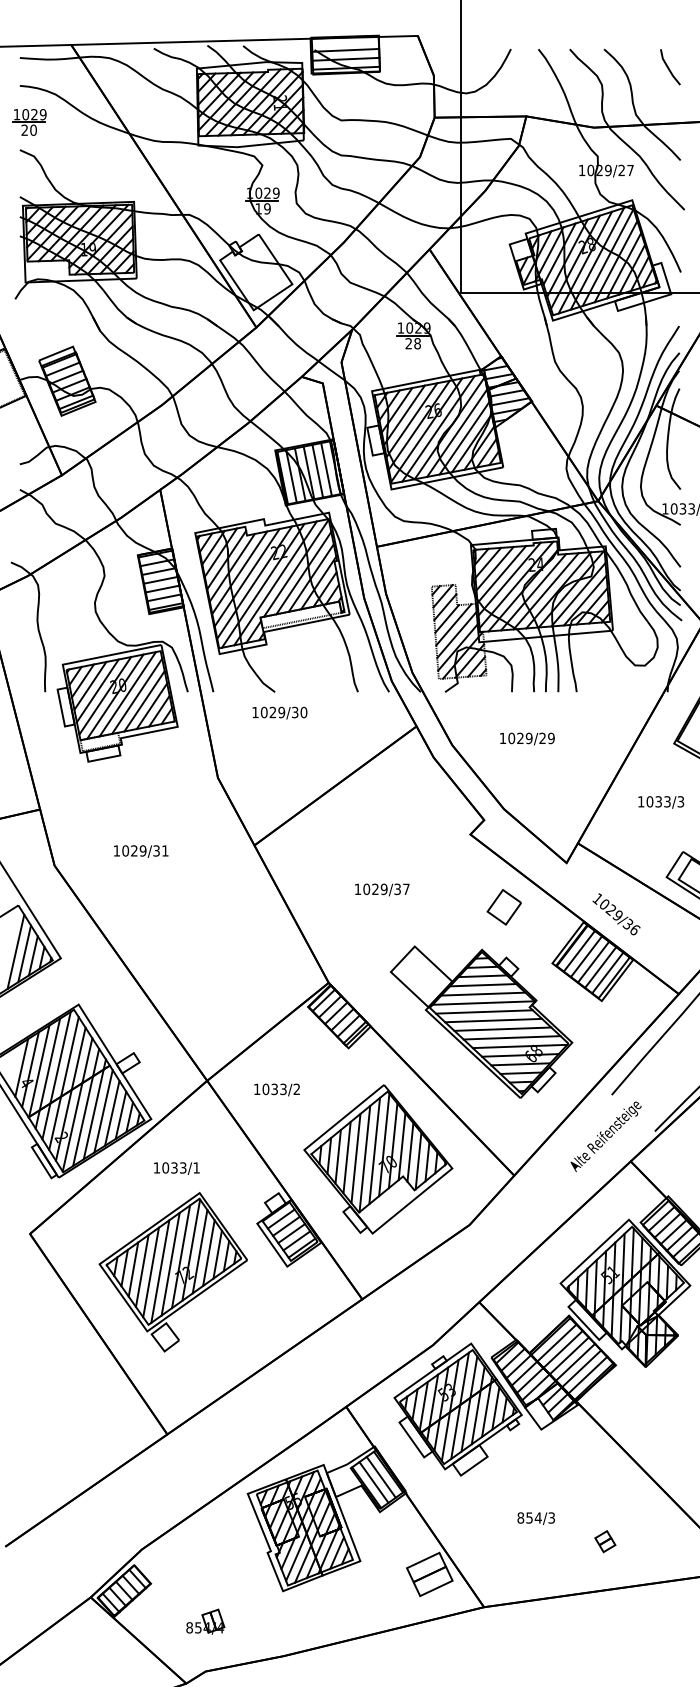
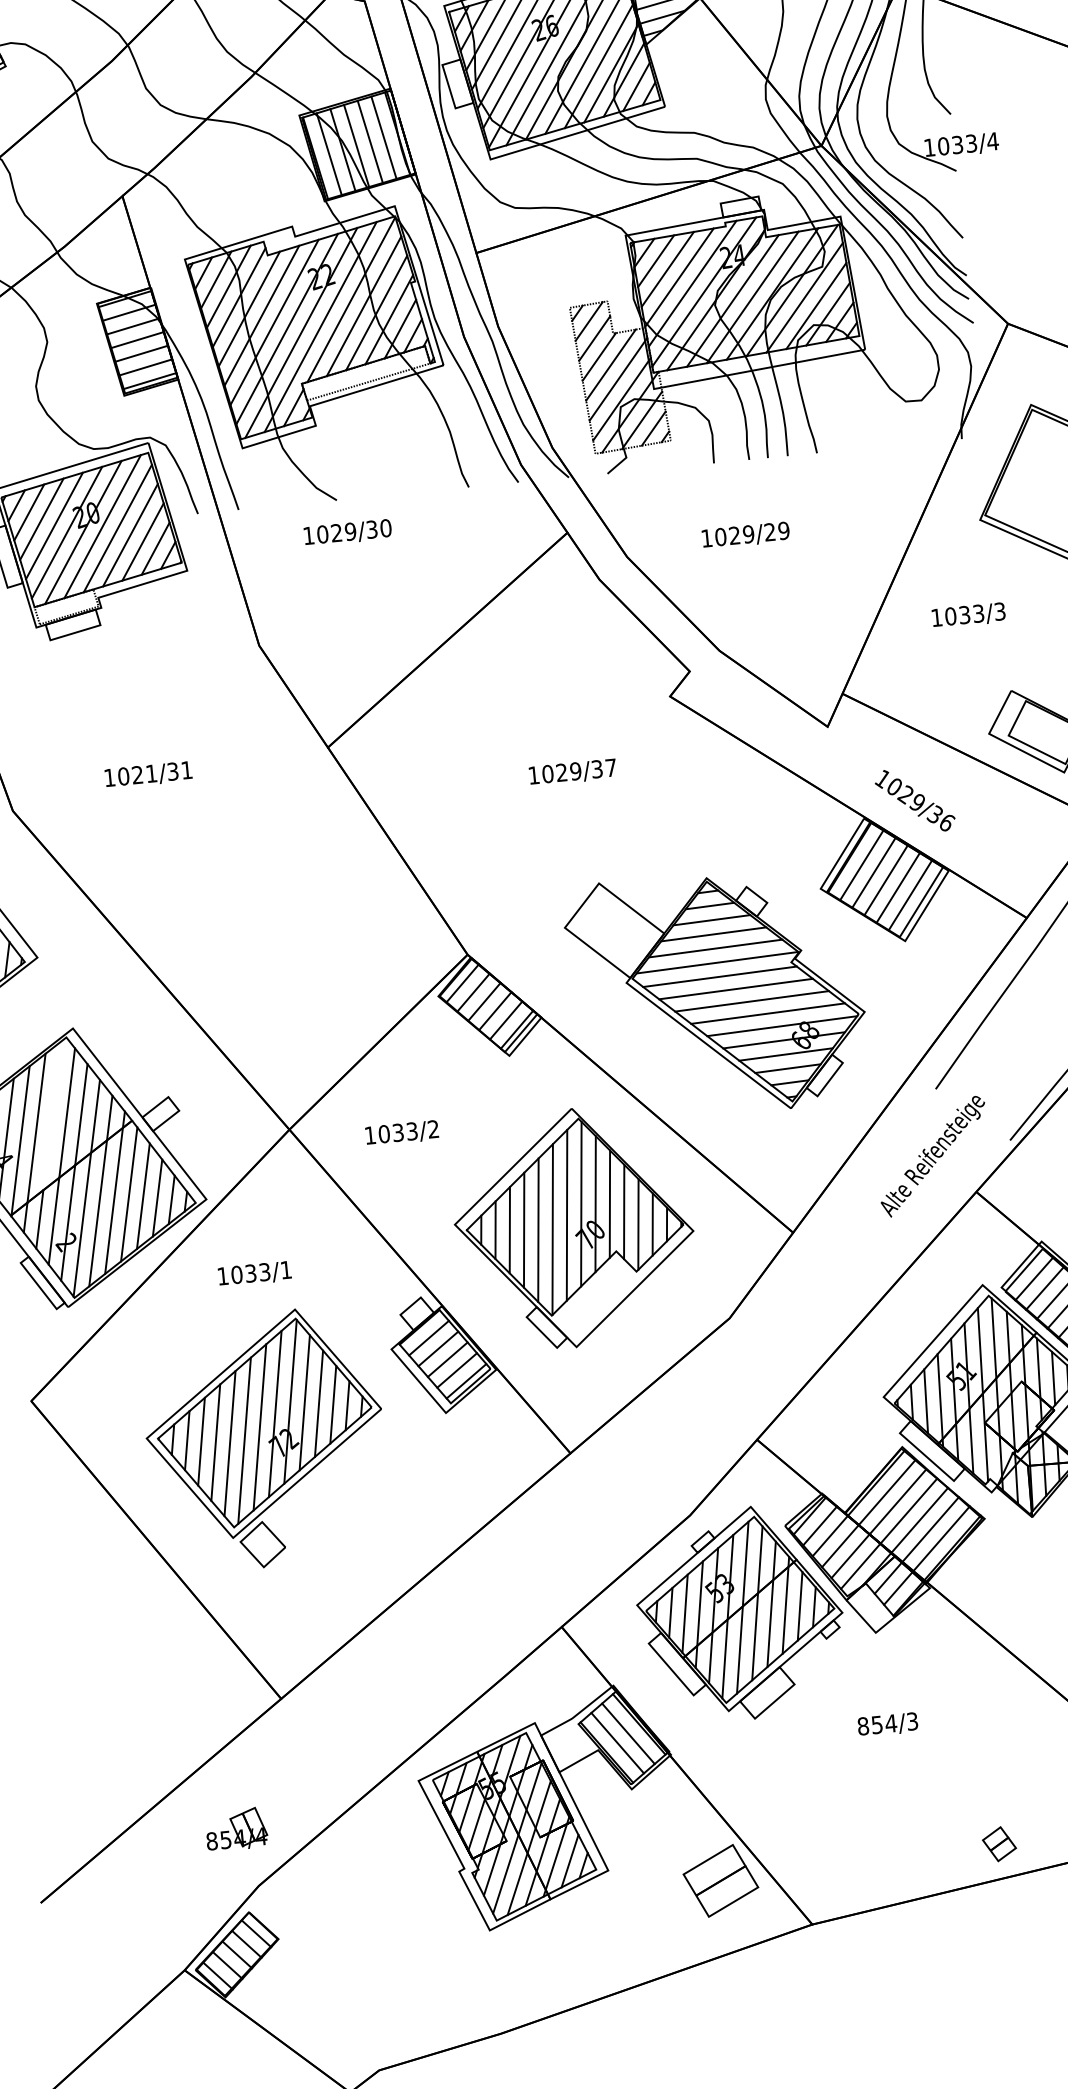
text: (142, 850) -> (150, 773), 1029/31 -> 1021/31
text: (382, 889) -> (573, 771), moved
part: (503, 907) -> (734, 807), removed
line: (60, 1057) -> (52, 1115), removed
text: (535, 1518) -> (886, 1724), moved
part: (605, 1541) -> (999, 1843), moved
part: (205, 1621) -> (236, 1828), moved

